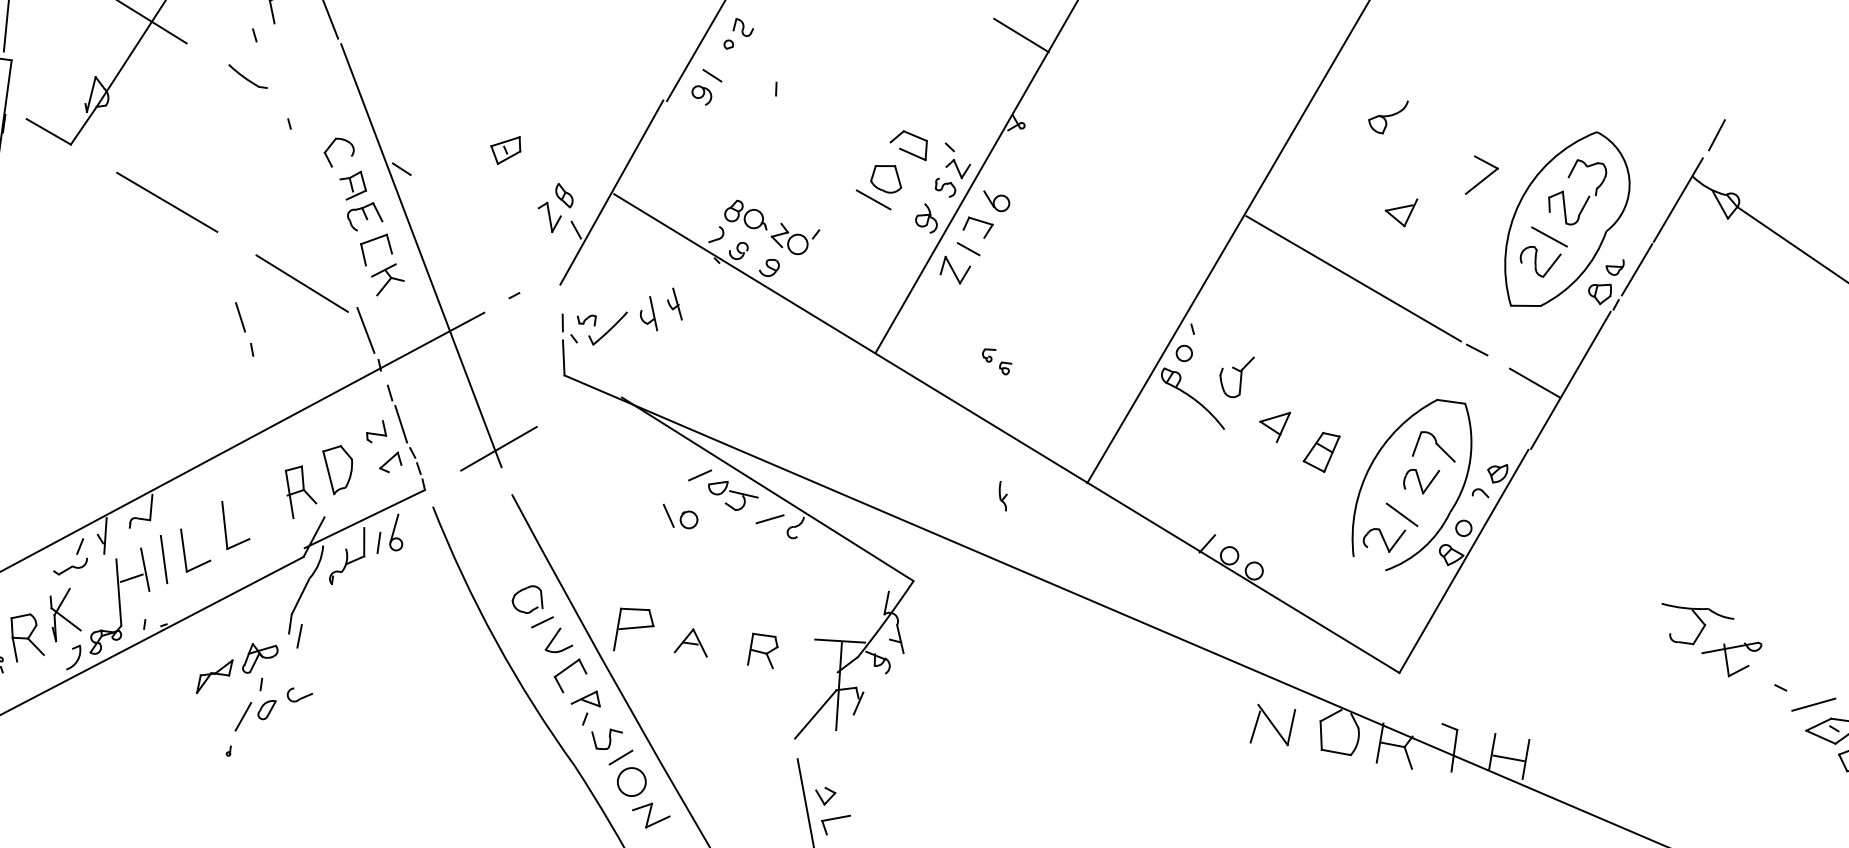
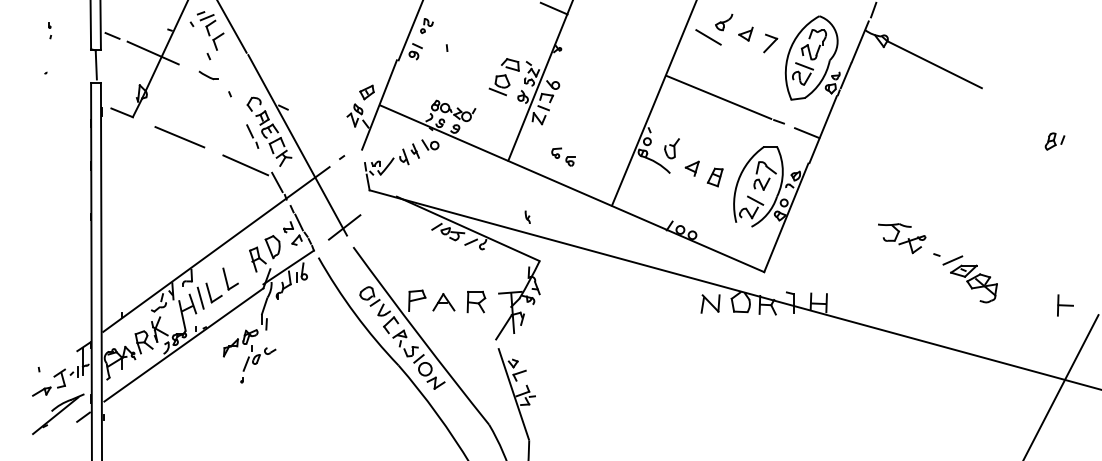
line: (1348, 144) -> (708, 37), added
part: (504, 149) -> (366, 92), moved
part: (1399, 209) -> (745, 33), moved
part: (244, 329) -> (252, 136), moved
part: (997, 360) -> (563, 156), size x1.67
part: (1002, 494) -> (527, 216), moved
part: (680, 516) -> (430, 144), moved
part: (691, 642) -> (443, 302), size x1.43
part: (763, 649) -> (476, 301), size x1.43

